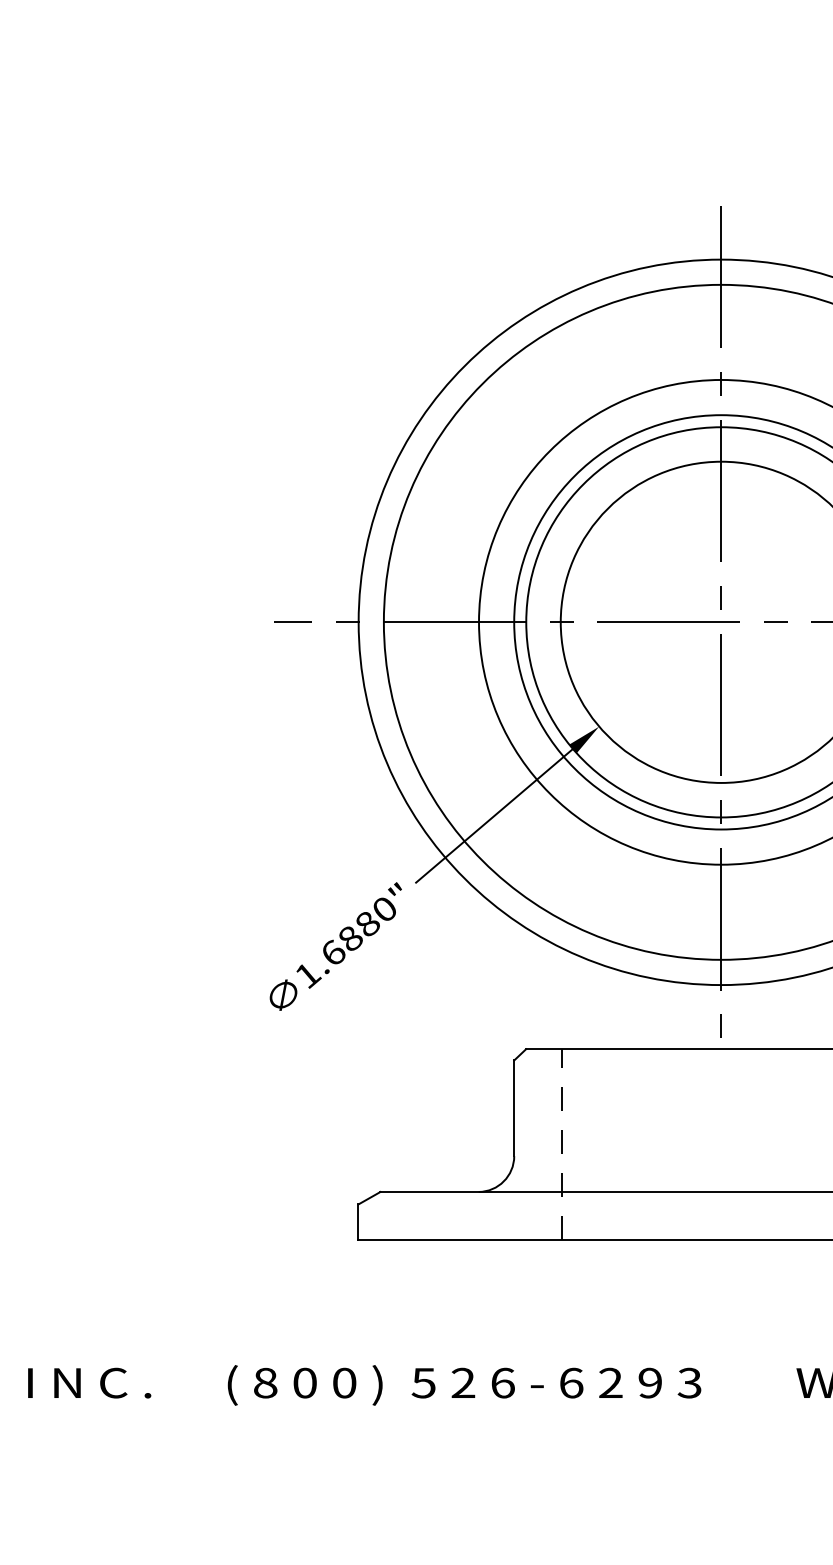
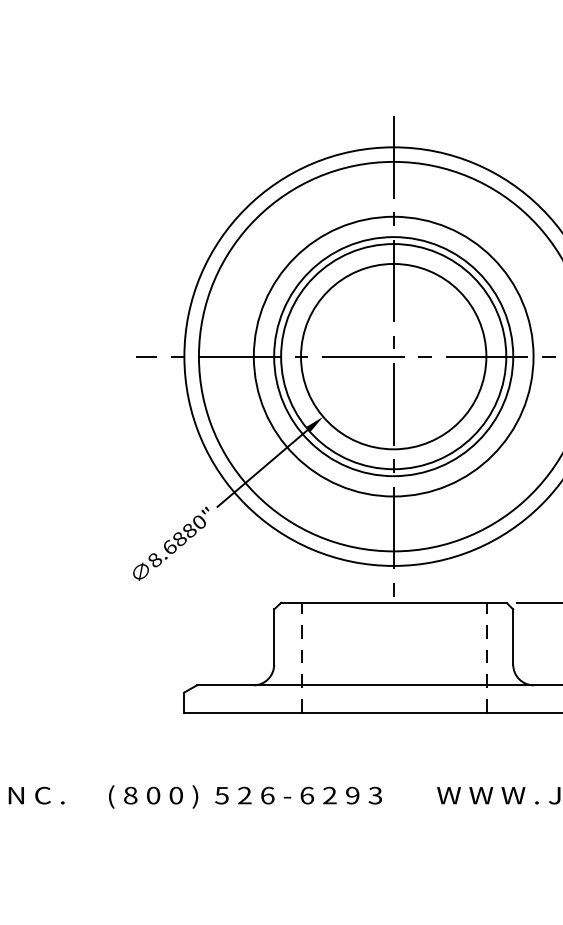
text: (308, 975) -> (155, 560), 1.6880" -> 8.6880"

